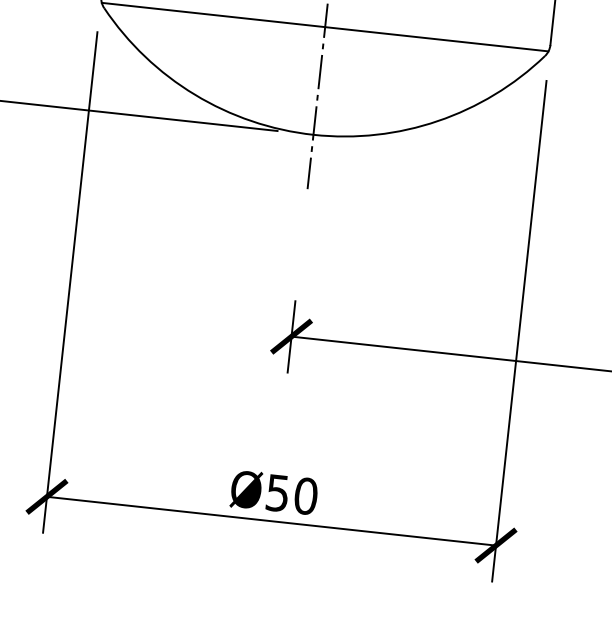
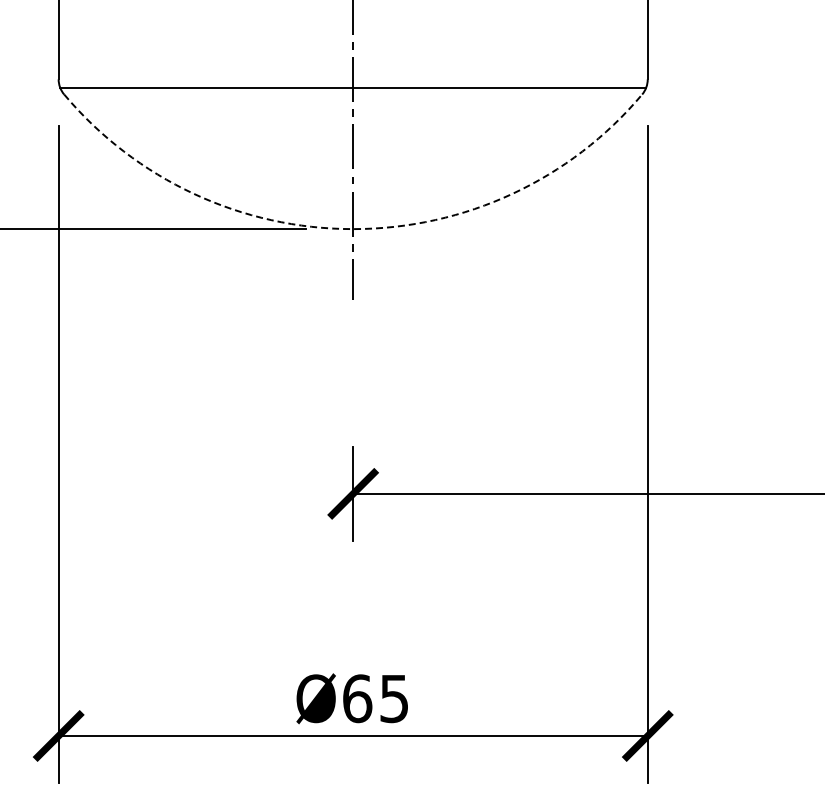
arc: (313, 135) -> (353, 229), solid -> dashed
text: (292, 494) -> (376, 698), Ø50 -> Ø65

